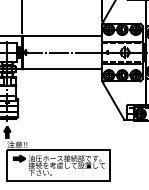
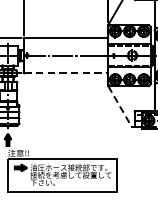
line: (62, 69) -> (66, 73), solid -> dashed
line: (113, 101) -> (120, 107), solid -> dashed

